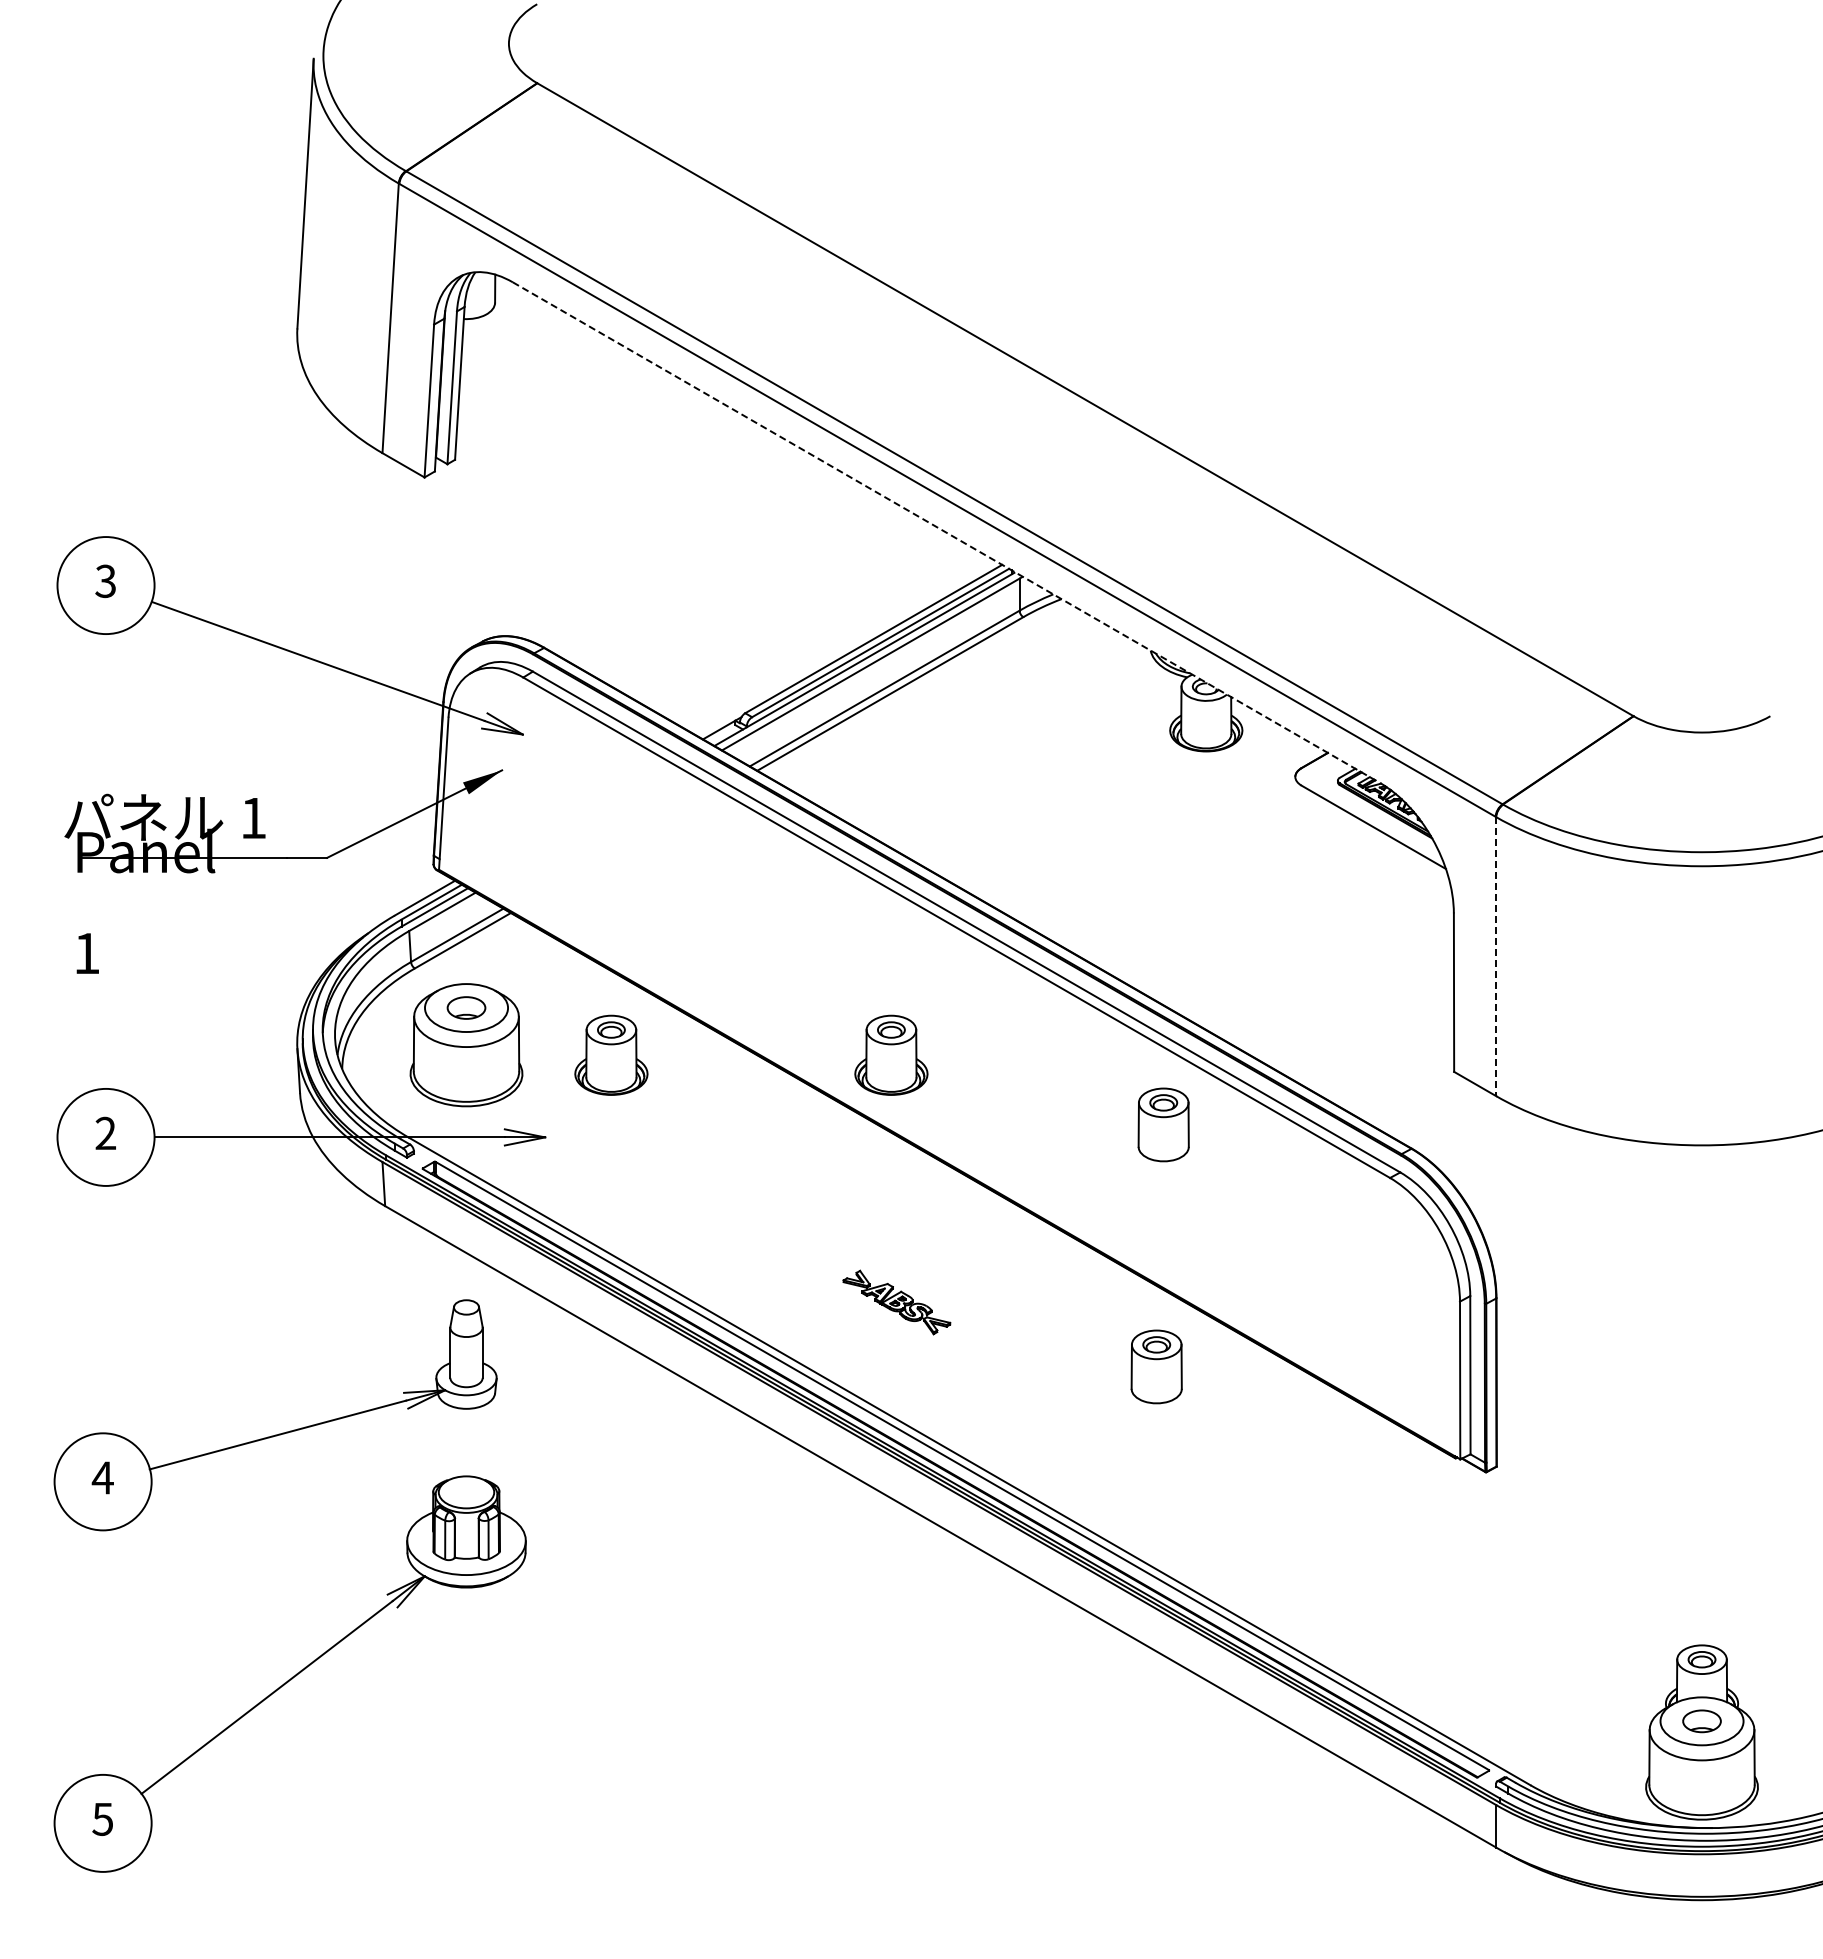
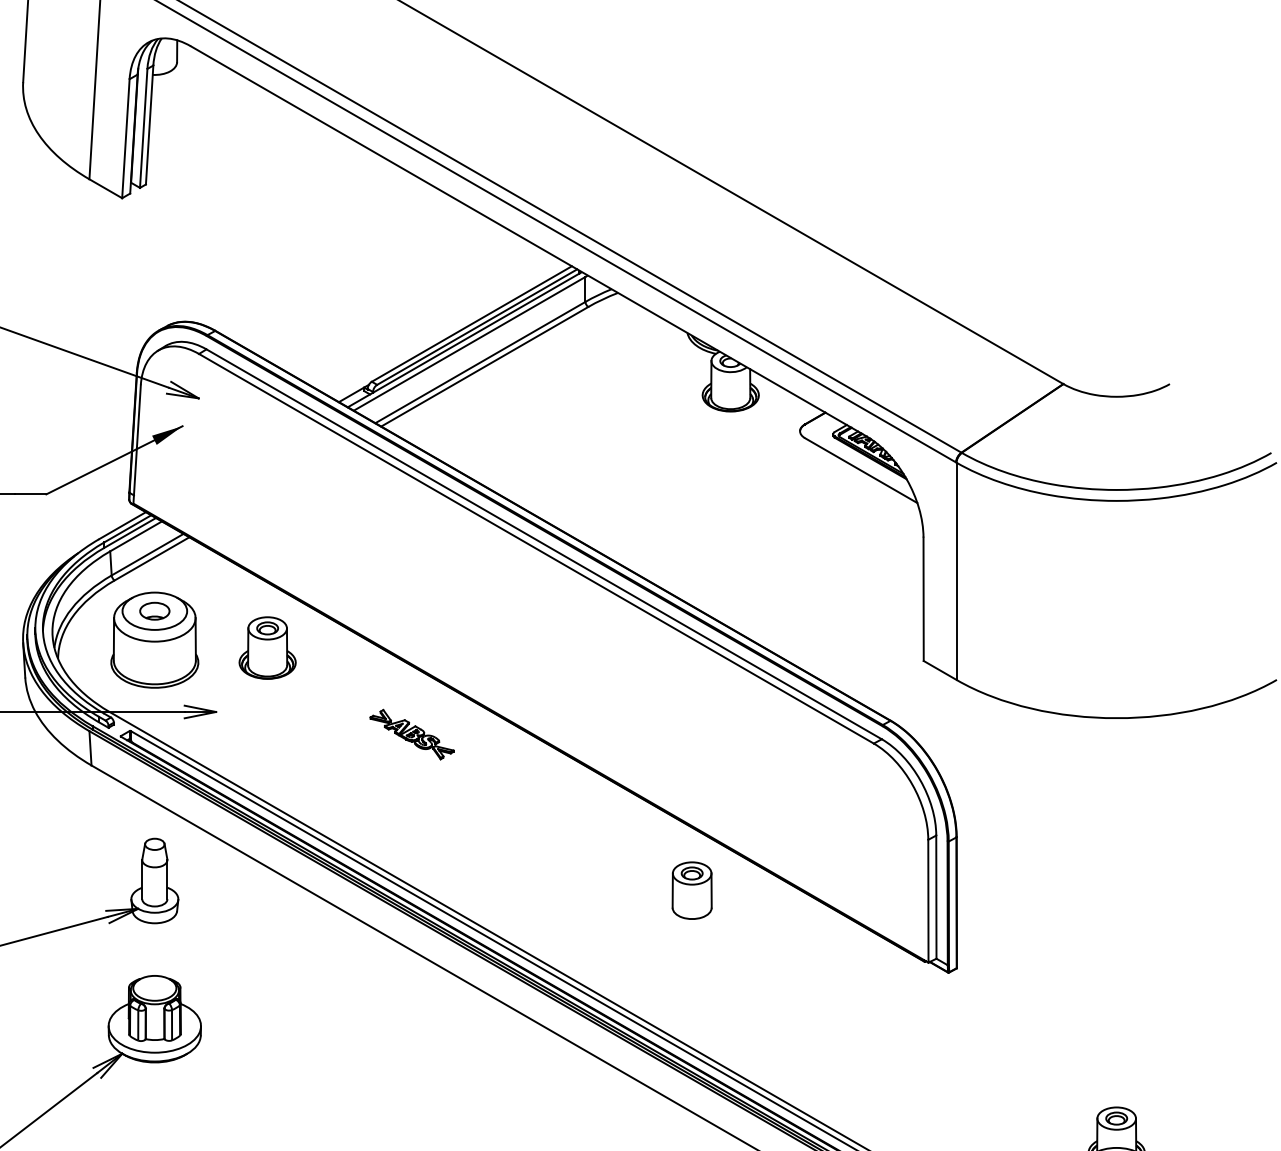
line: (946, 532) -> (528, 241), dashed -> solid
line: (1496, 956) -> (956, 571), dashed -> solid
part: (891, 1054) -> (485, 647), removed
part: (1163, 1124) -> (697, 701), removed
part: (896, 1302) -> (411, 734), moved

